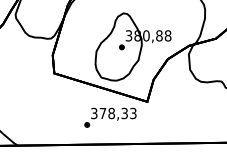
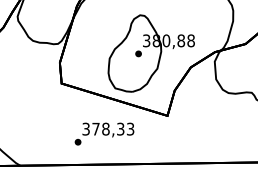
text: (110, 117) -> (104, 133), moved

